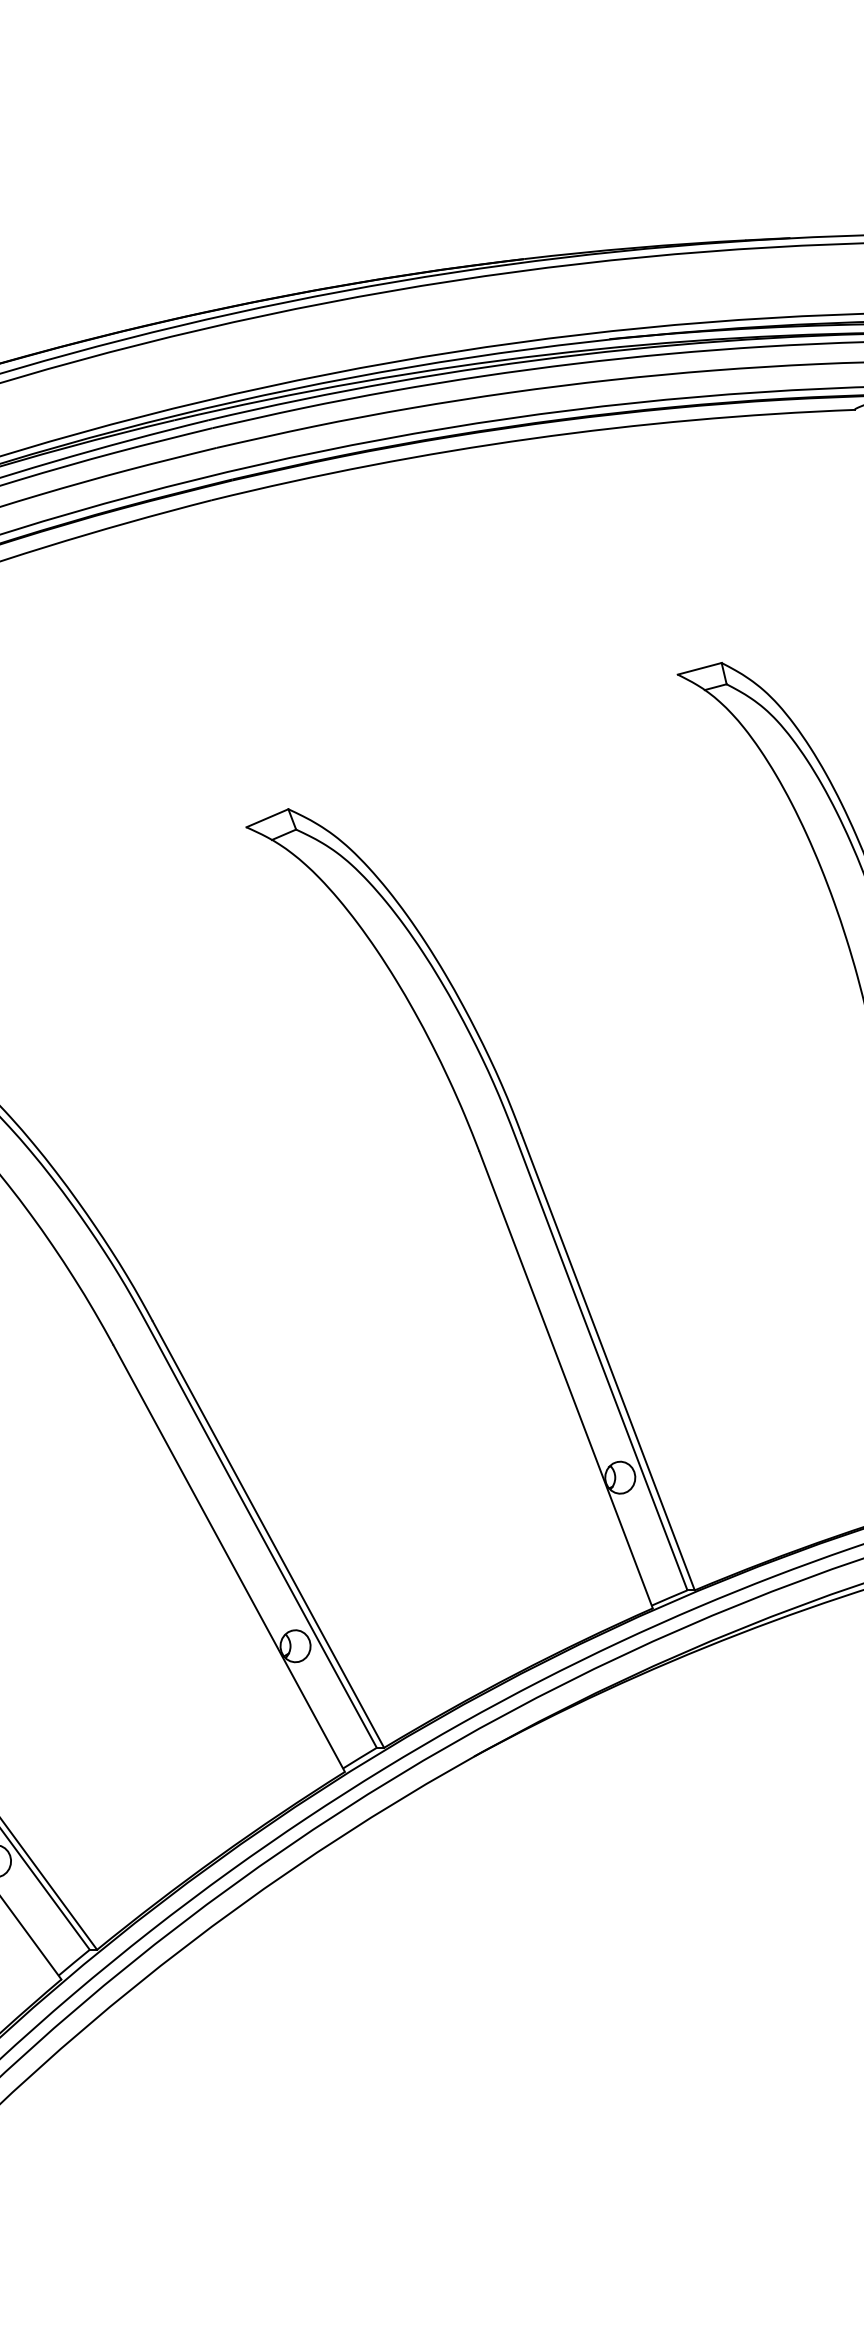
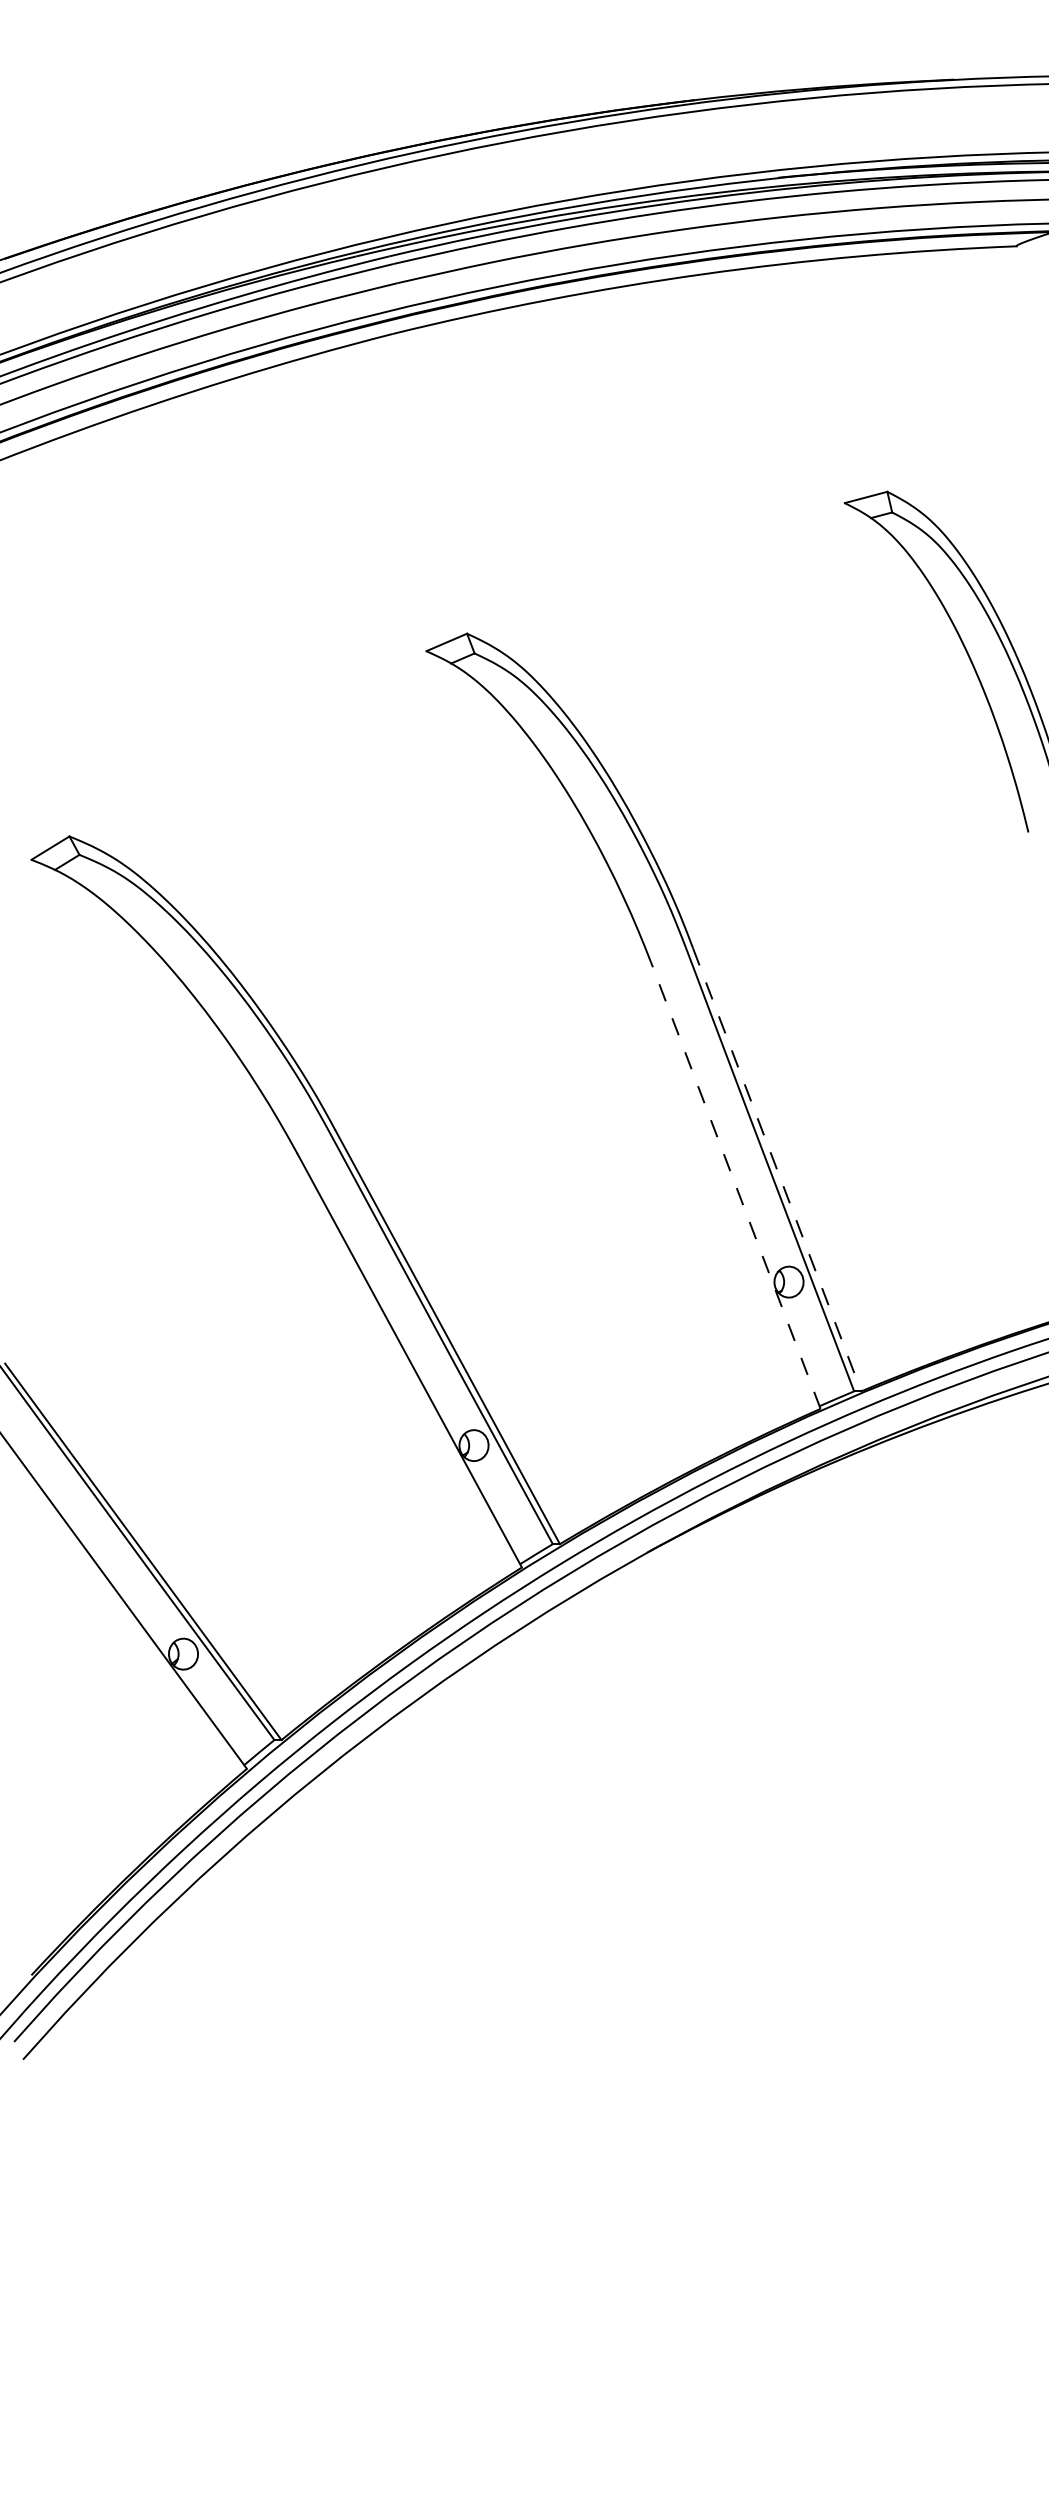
line: (608, 1361) -> (777, 1169), solid -> dashed
line: (566, 1380) -> (736, 1187), solid -> dashed

